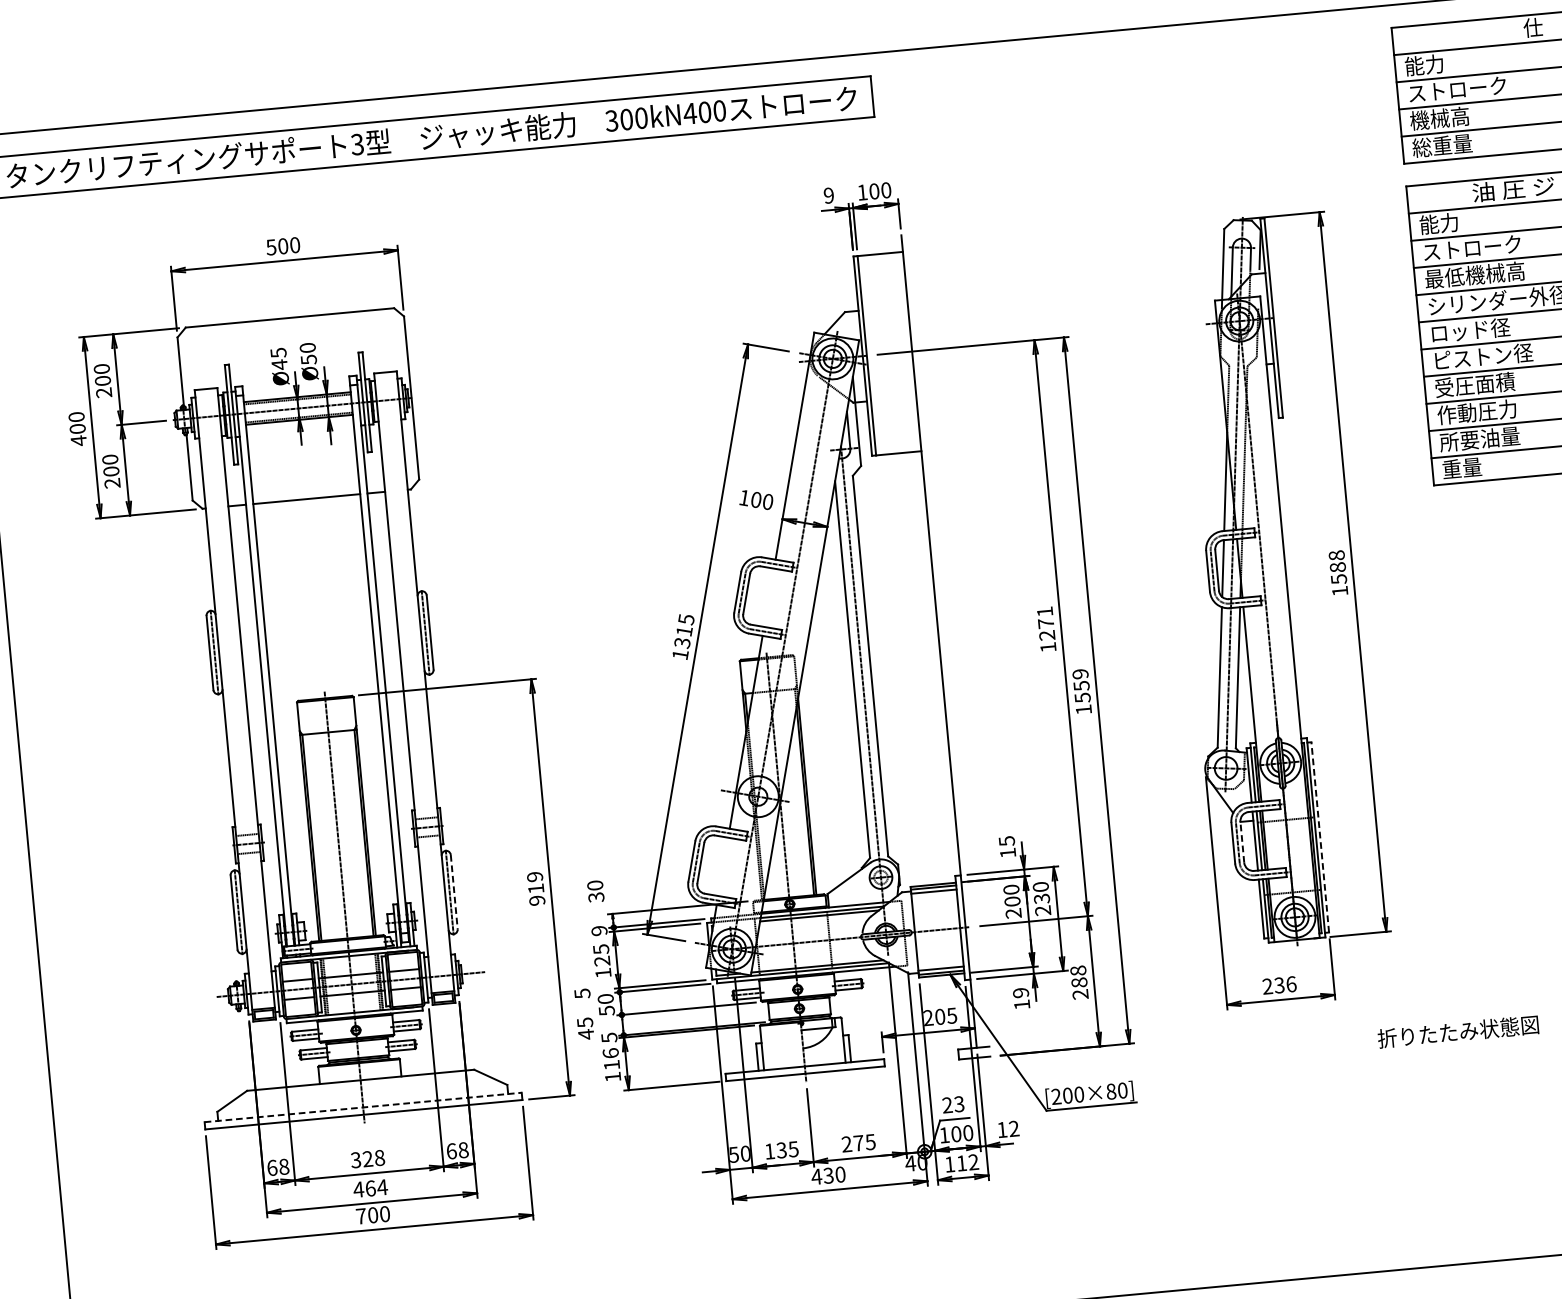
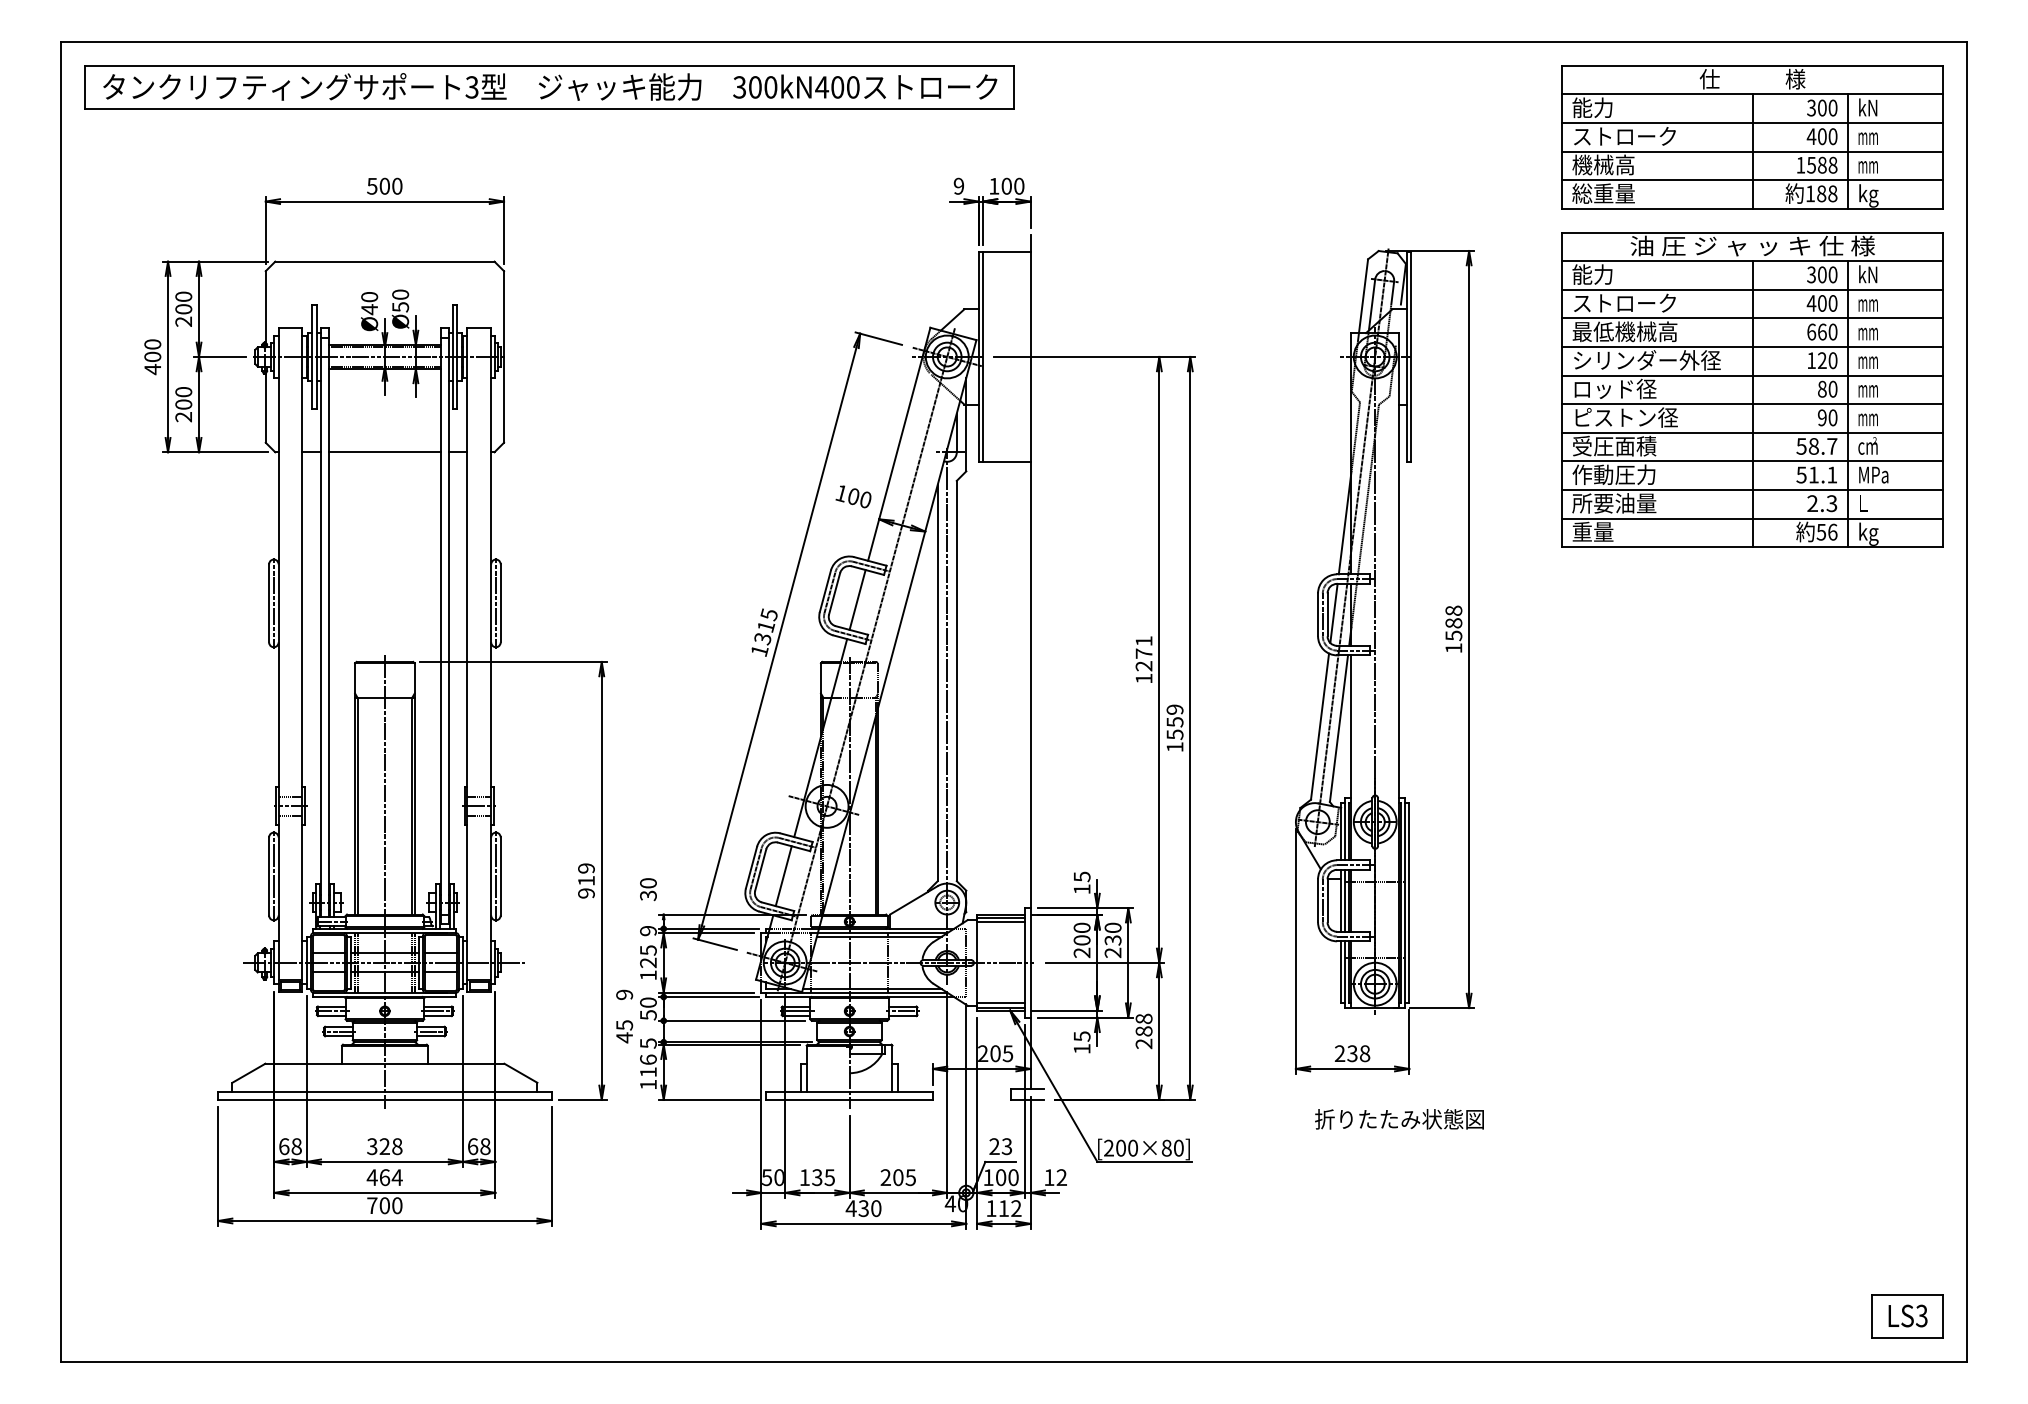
text: (278, 353) -> (369, 297), Ø45 -> Ø40
line: (768, 597) -> (857, 599), added
line: (1320, 836) -> (1409, 902), dashed -> solid
line: (1242, 842) -> (1327, 900), dashed -> solid
line: (723, 867) -> (783, 876), added
line: (454, 892) -> (500, 876), dashed -> solid
text: (1291, 984) -> (1365, 1053), 236 -> 238
text: (1020, 992) -> (1081, 1036), 19 -> 15
text: (582, 993) -> (624, 994), 5 -> 9
text: (1458, 1031) -> (1399, 1119), moved
line: (362, 1107) -> (384, 1092), dashed -> solid
text: (858, 1143) -> (898, 1177), 275 -> 205

